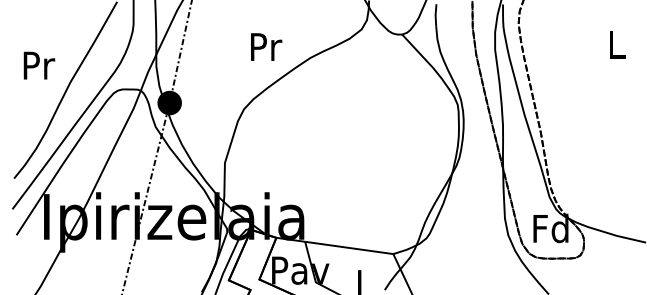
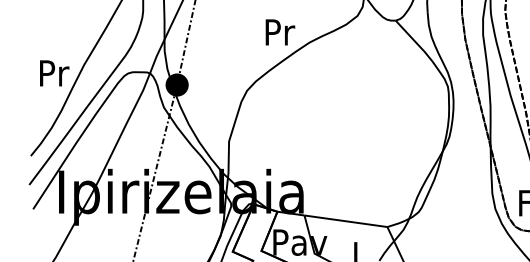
text: (266, 46) -> (280, 31), moved
text: (39, 65) -> (54, 73), moved

